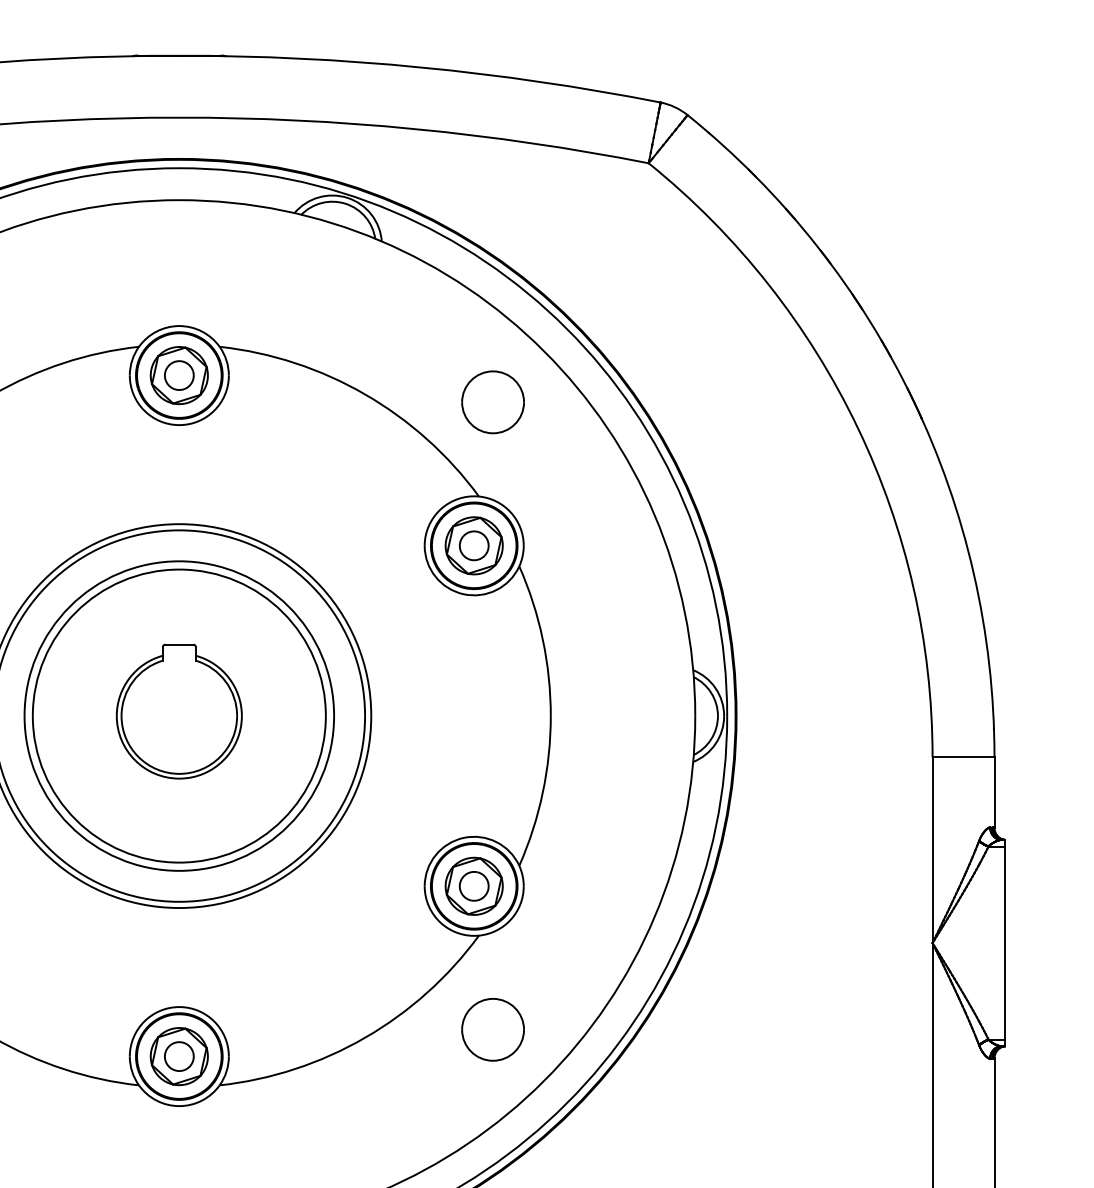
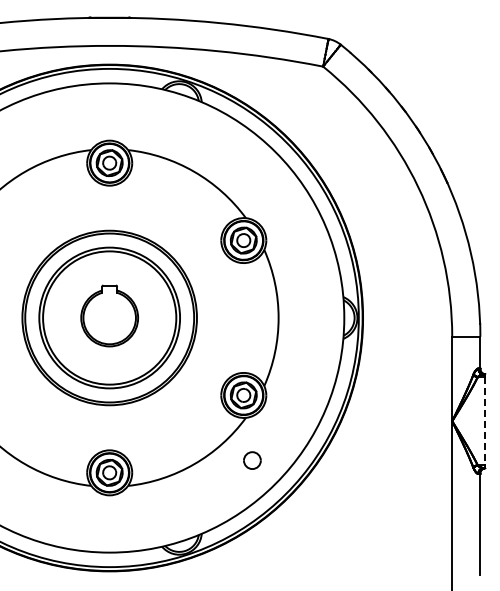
part: (493, 402) -> (252, 175), removed
line: (1005, 943) -> (485, 421), solid -> dashed
part: (493, 1029) -> (252, 460), size x0.6

